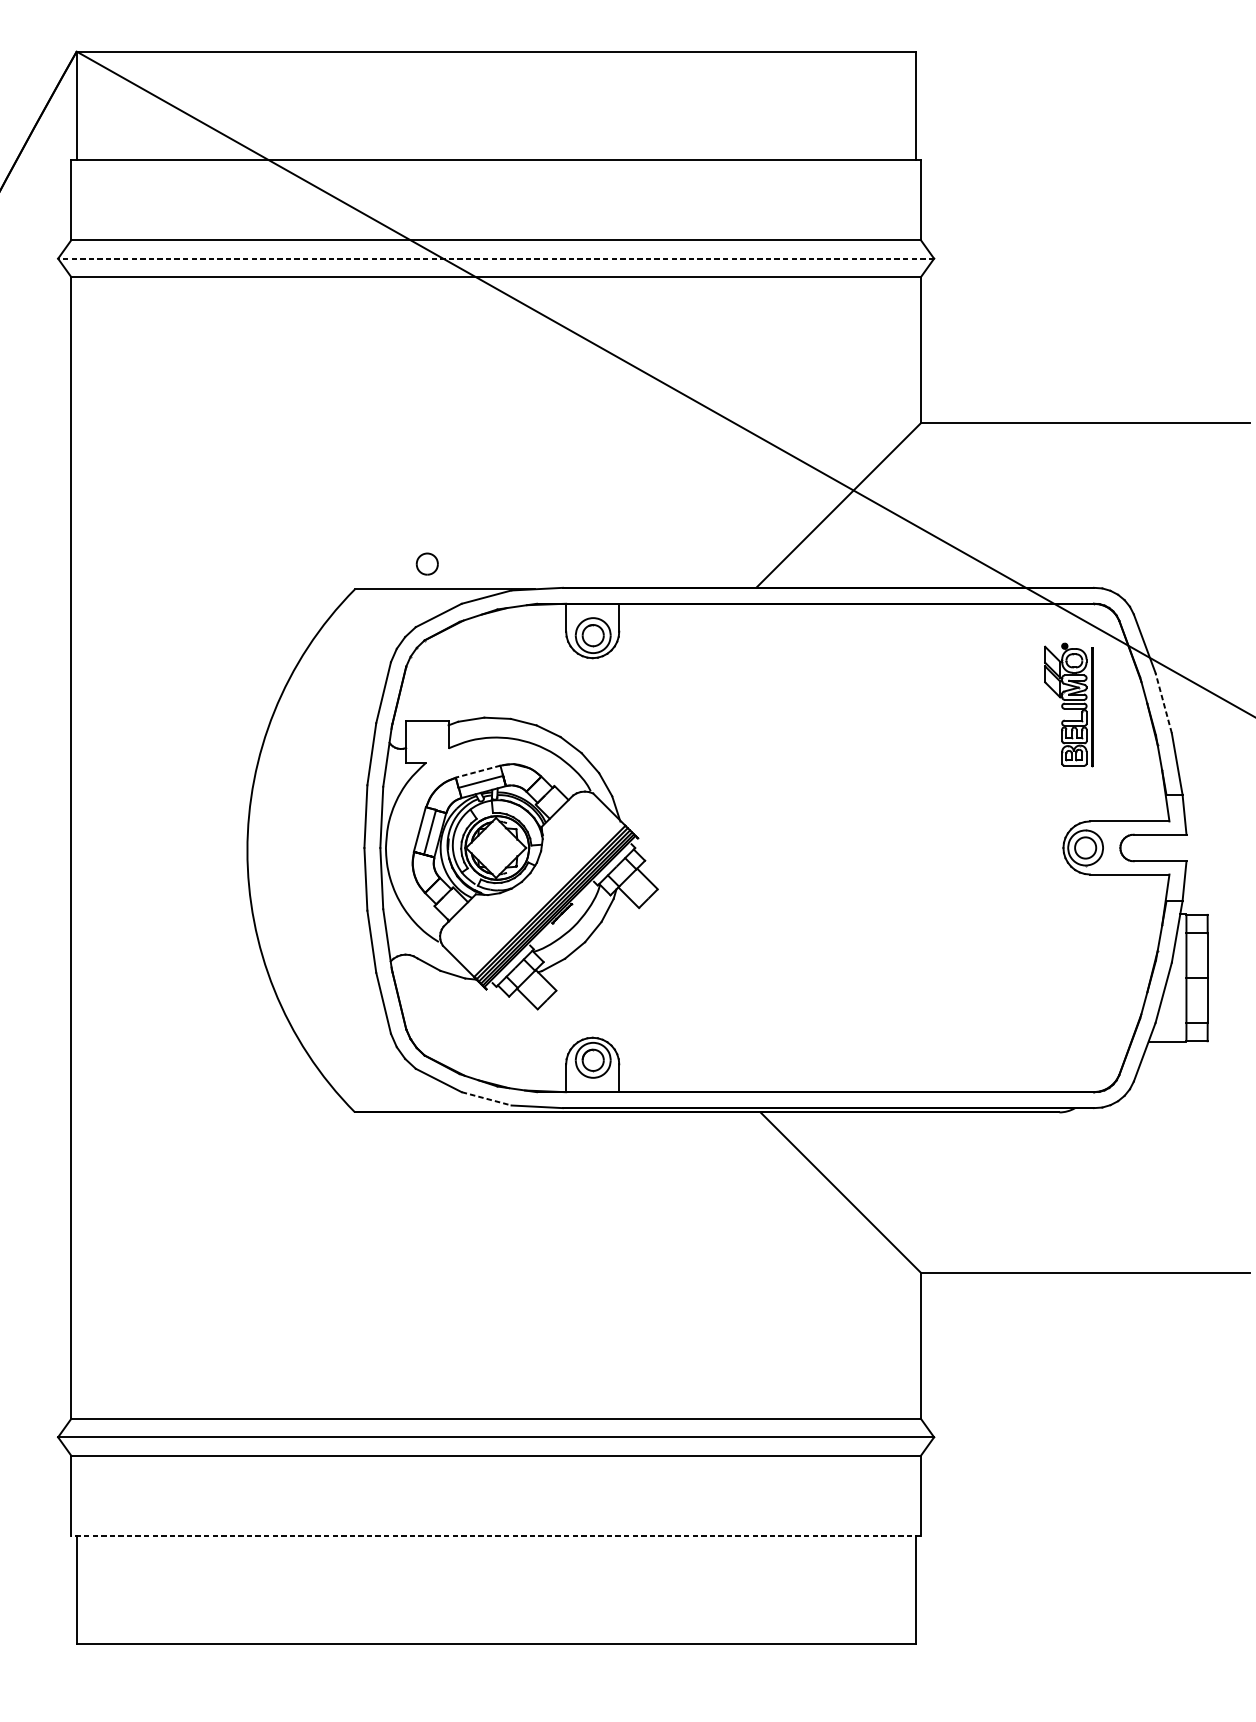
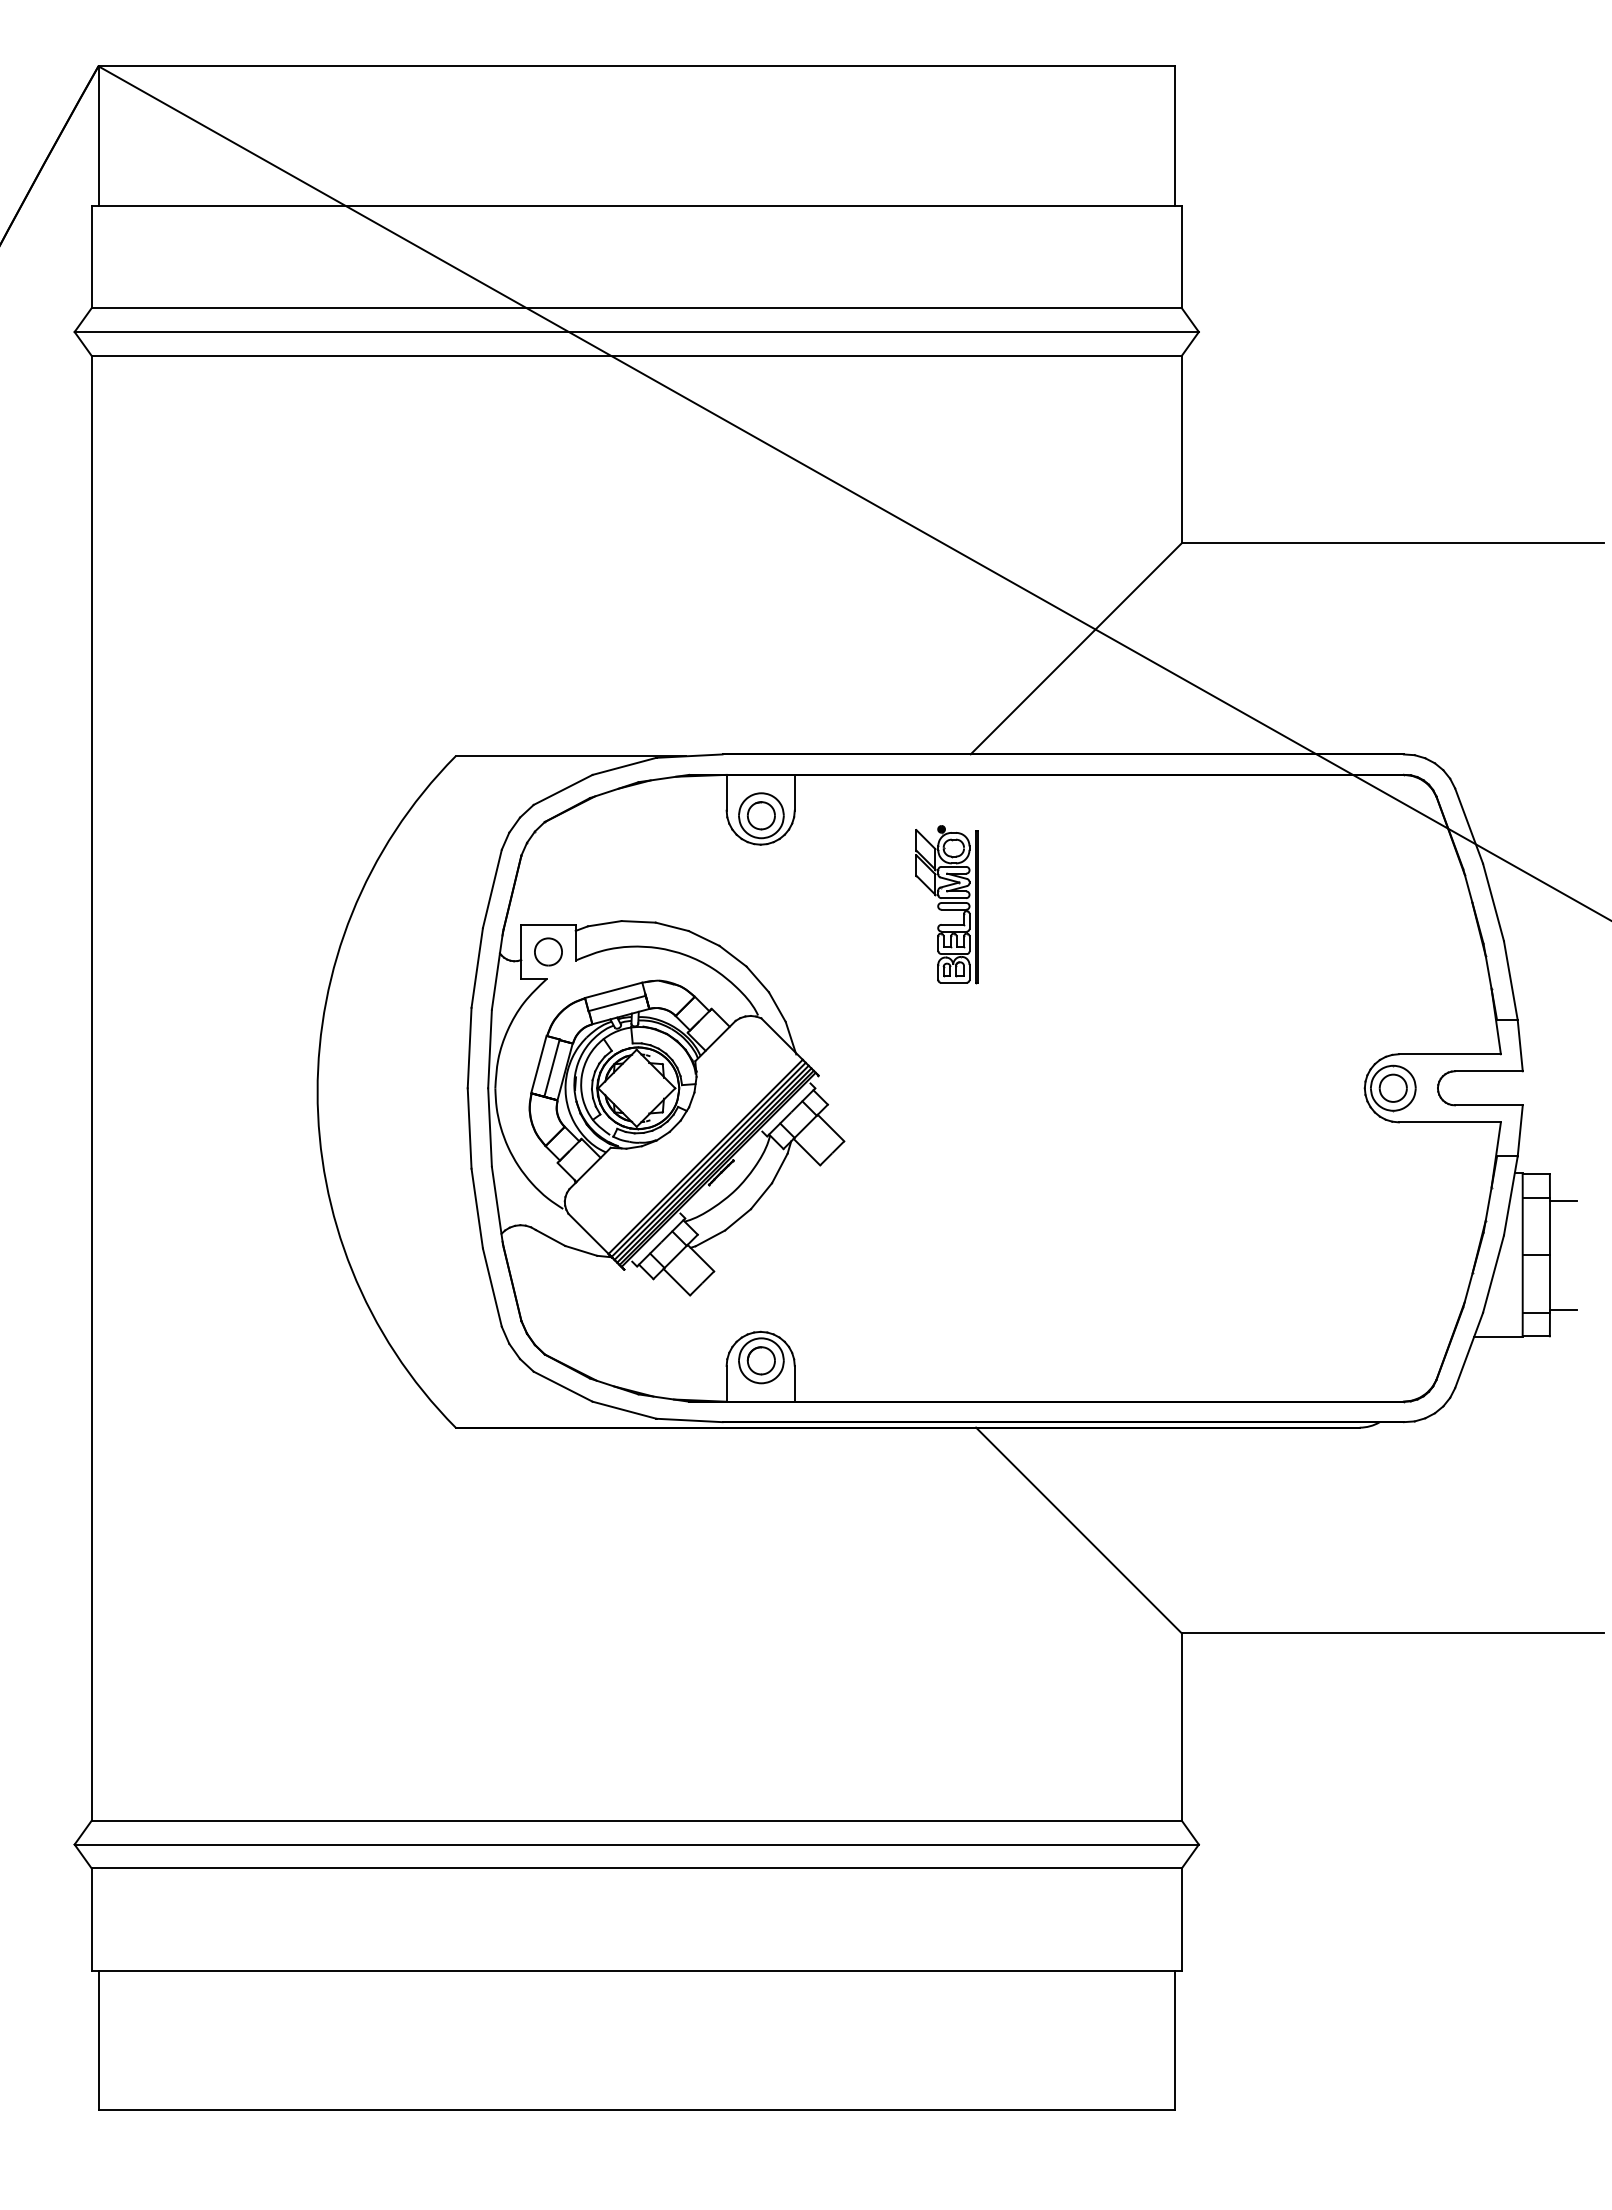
line: (495, 259) -> (636, 332), dashed -> solid
part: (427, 563) -> (548, 951), moved
line: (1163, 702) -> (1493, 901), dashed -> solid
part: (1068, 704) -> (946, 904), moved
line: (478, 771) -> (613, 990), dashed -> solid
line: (1218, 935) -> (1563, 1200), added
line: (1218, 1020) -> (1563, 1309), added
line: (487, 1099) -> (625, 1410), dashed -> solid
line: (495, 1535) -> (636, 1970), dashed -> solid

